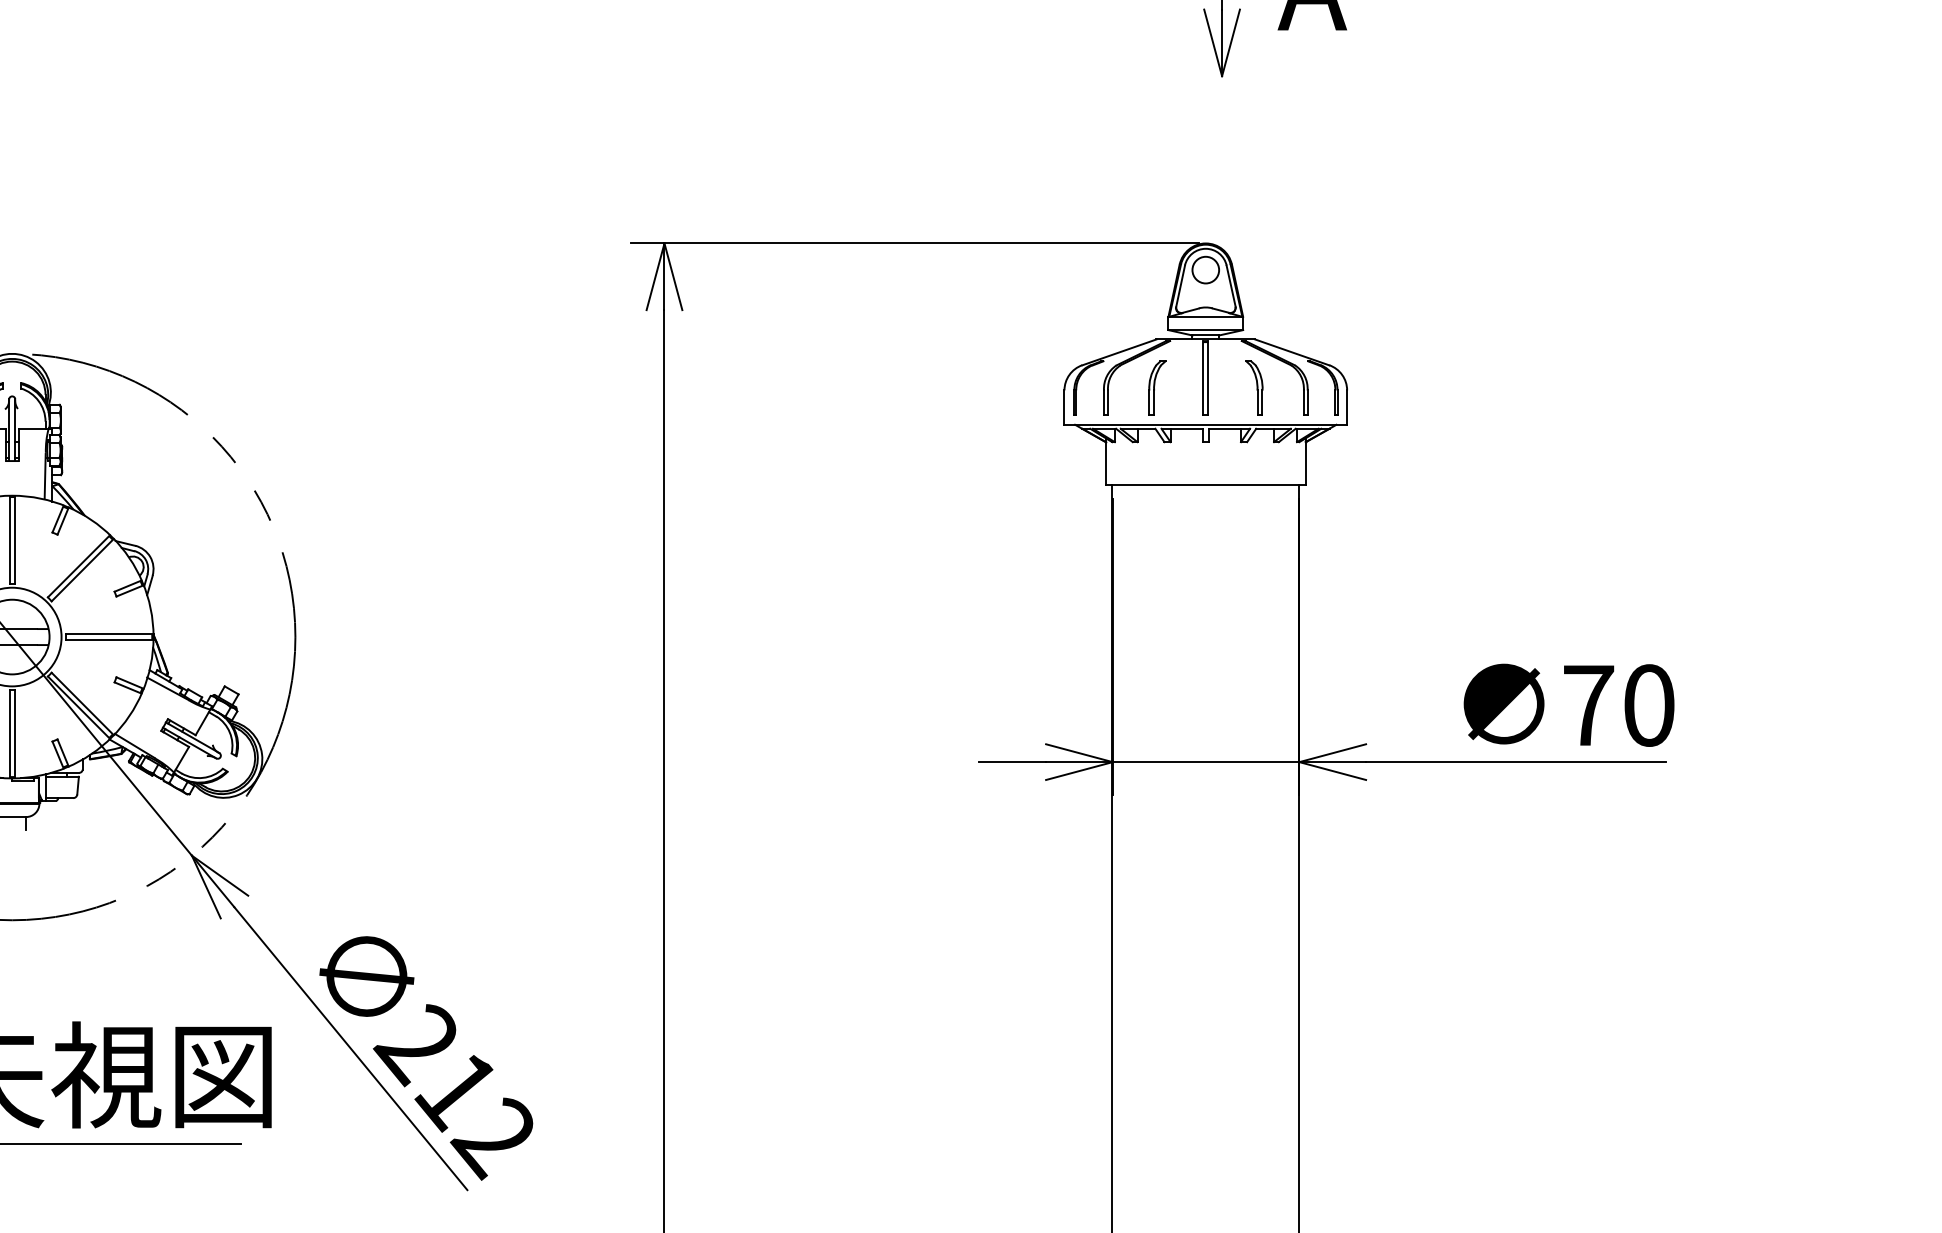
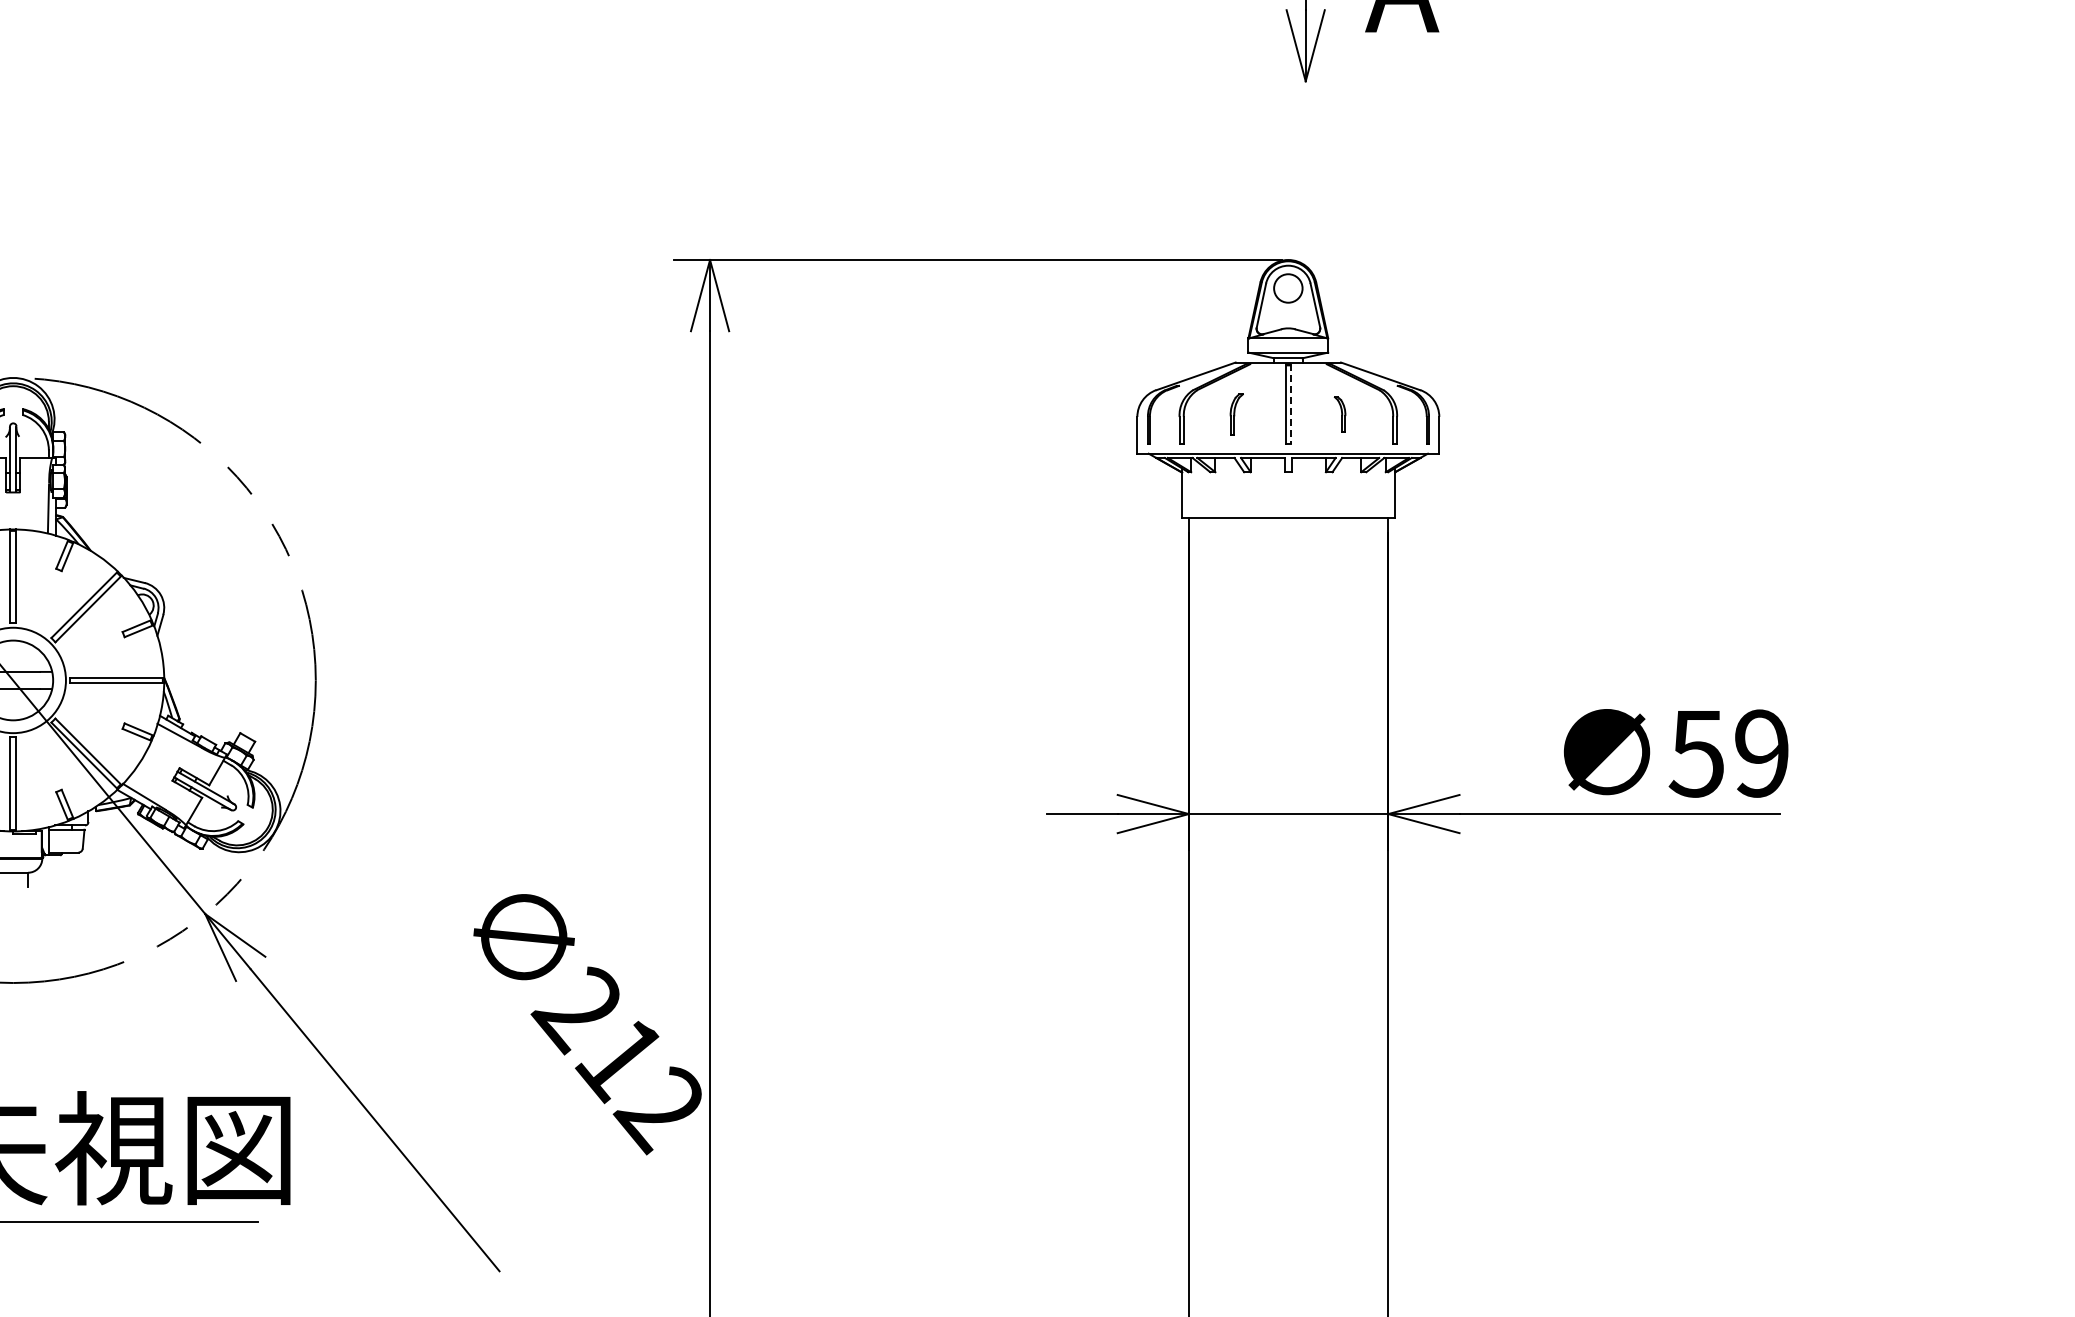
line: (1208, 378) -> (1291, 404), solid -> dashed
part: (1157, 388) -> (1236, 414), size x0.7
part: (1253, 388) -> (1339, 414), size x0.6
text: (1617, 705) -> (1728, 753), 70 -> 59
text: (426, 1058) -> (587, 1024), moved

